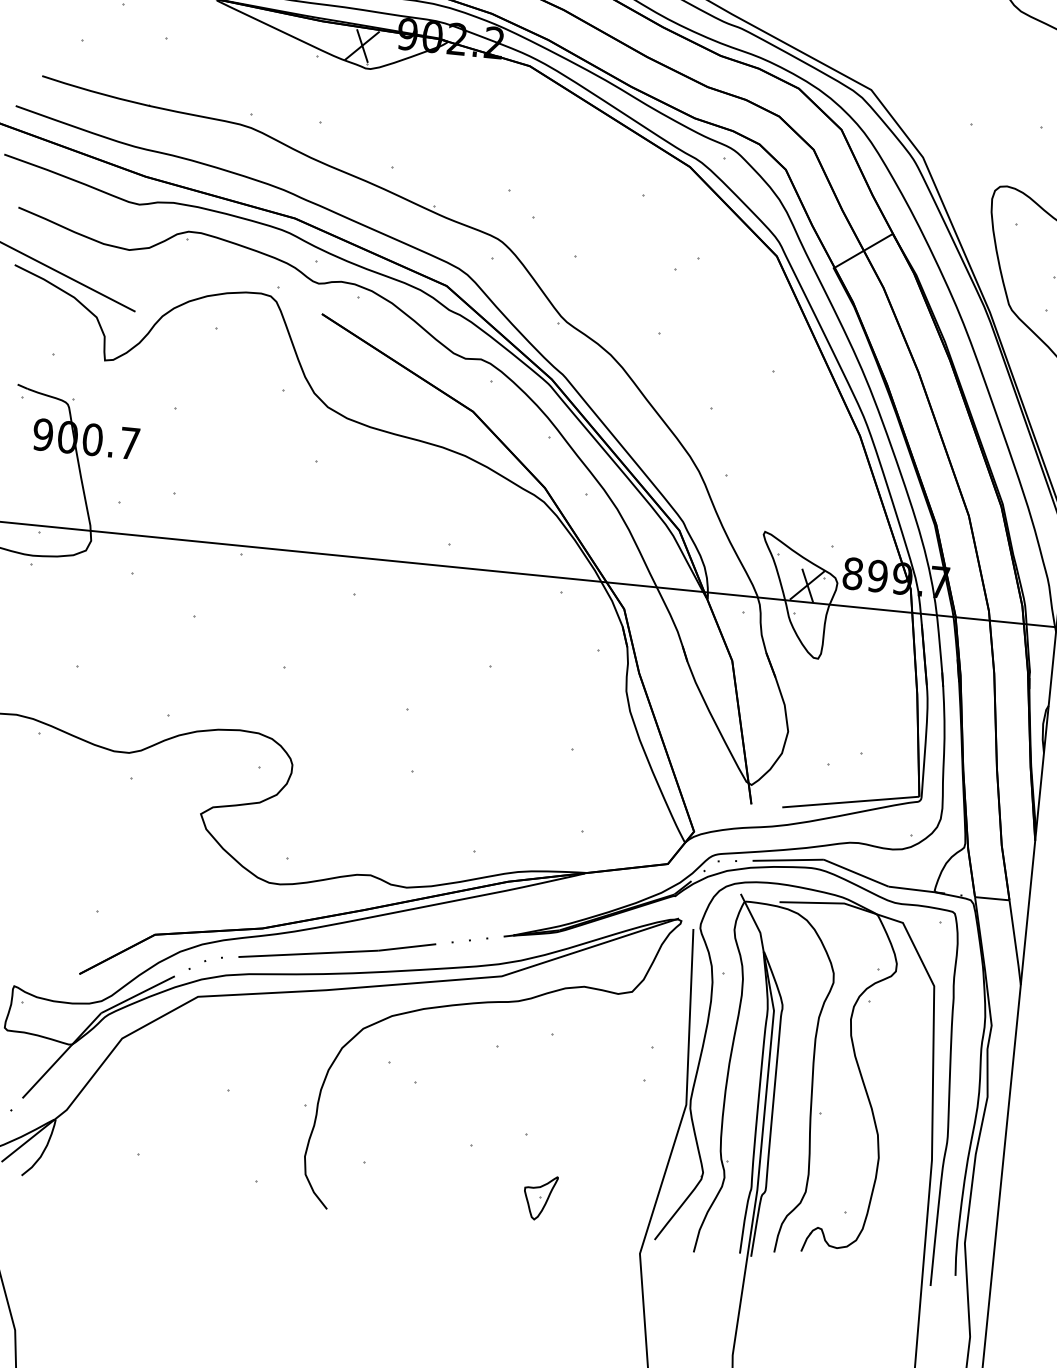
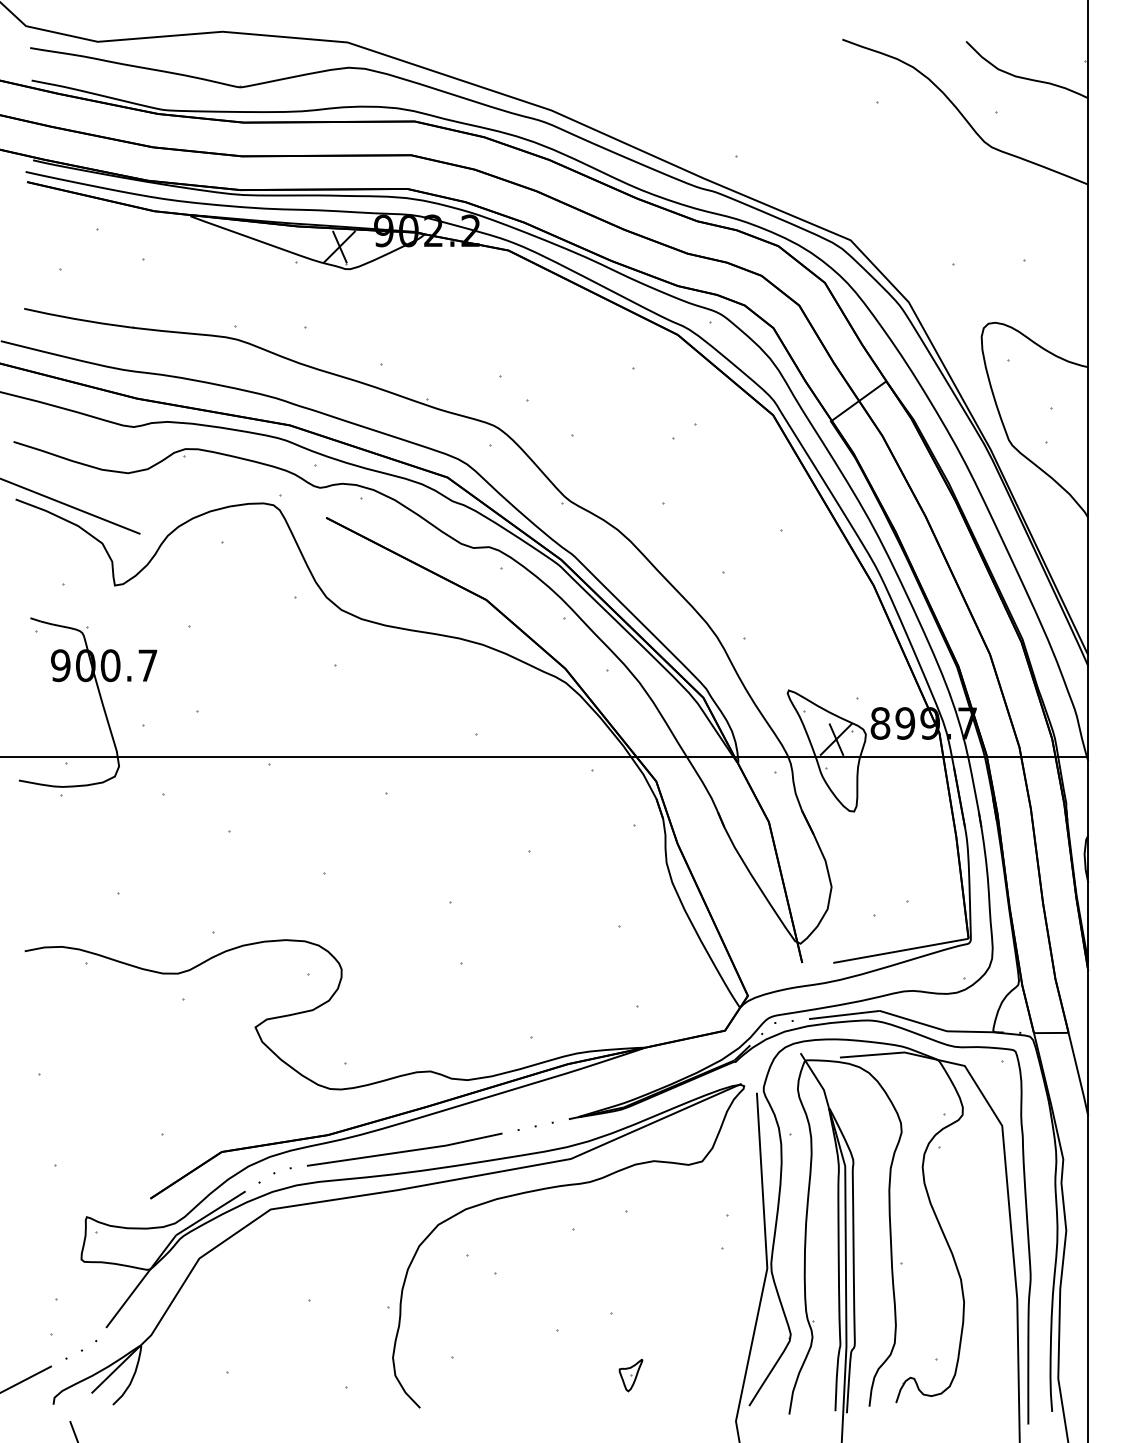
part: (539, 1197) -> (630, 1375), size x0.71

